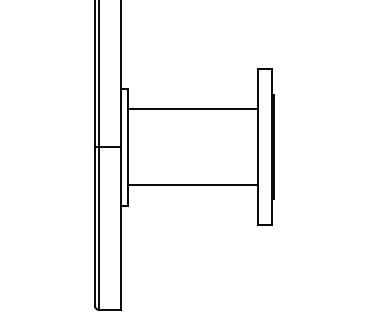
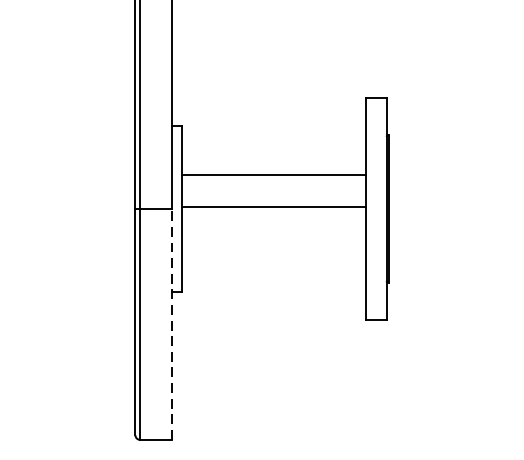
line: (192, 109) -> (273, 175), moved
line: (192, 184) -> (273, 206), moved
line: (121, 228) -> (172, 324), solid -> dashed

